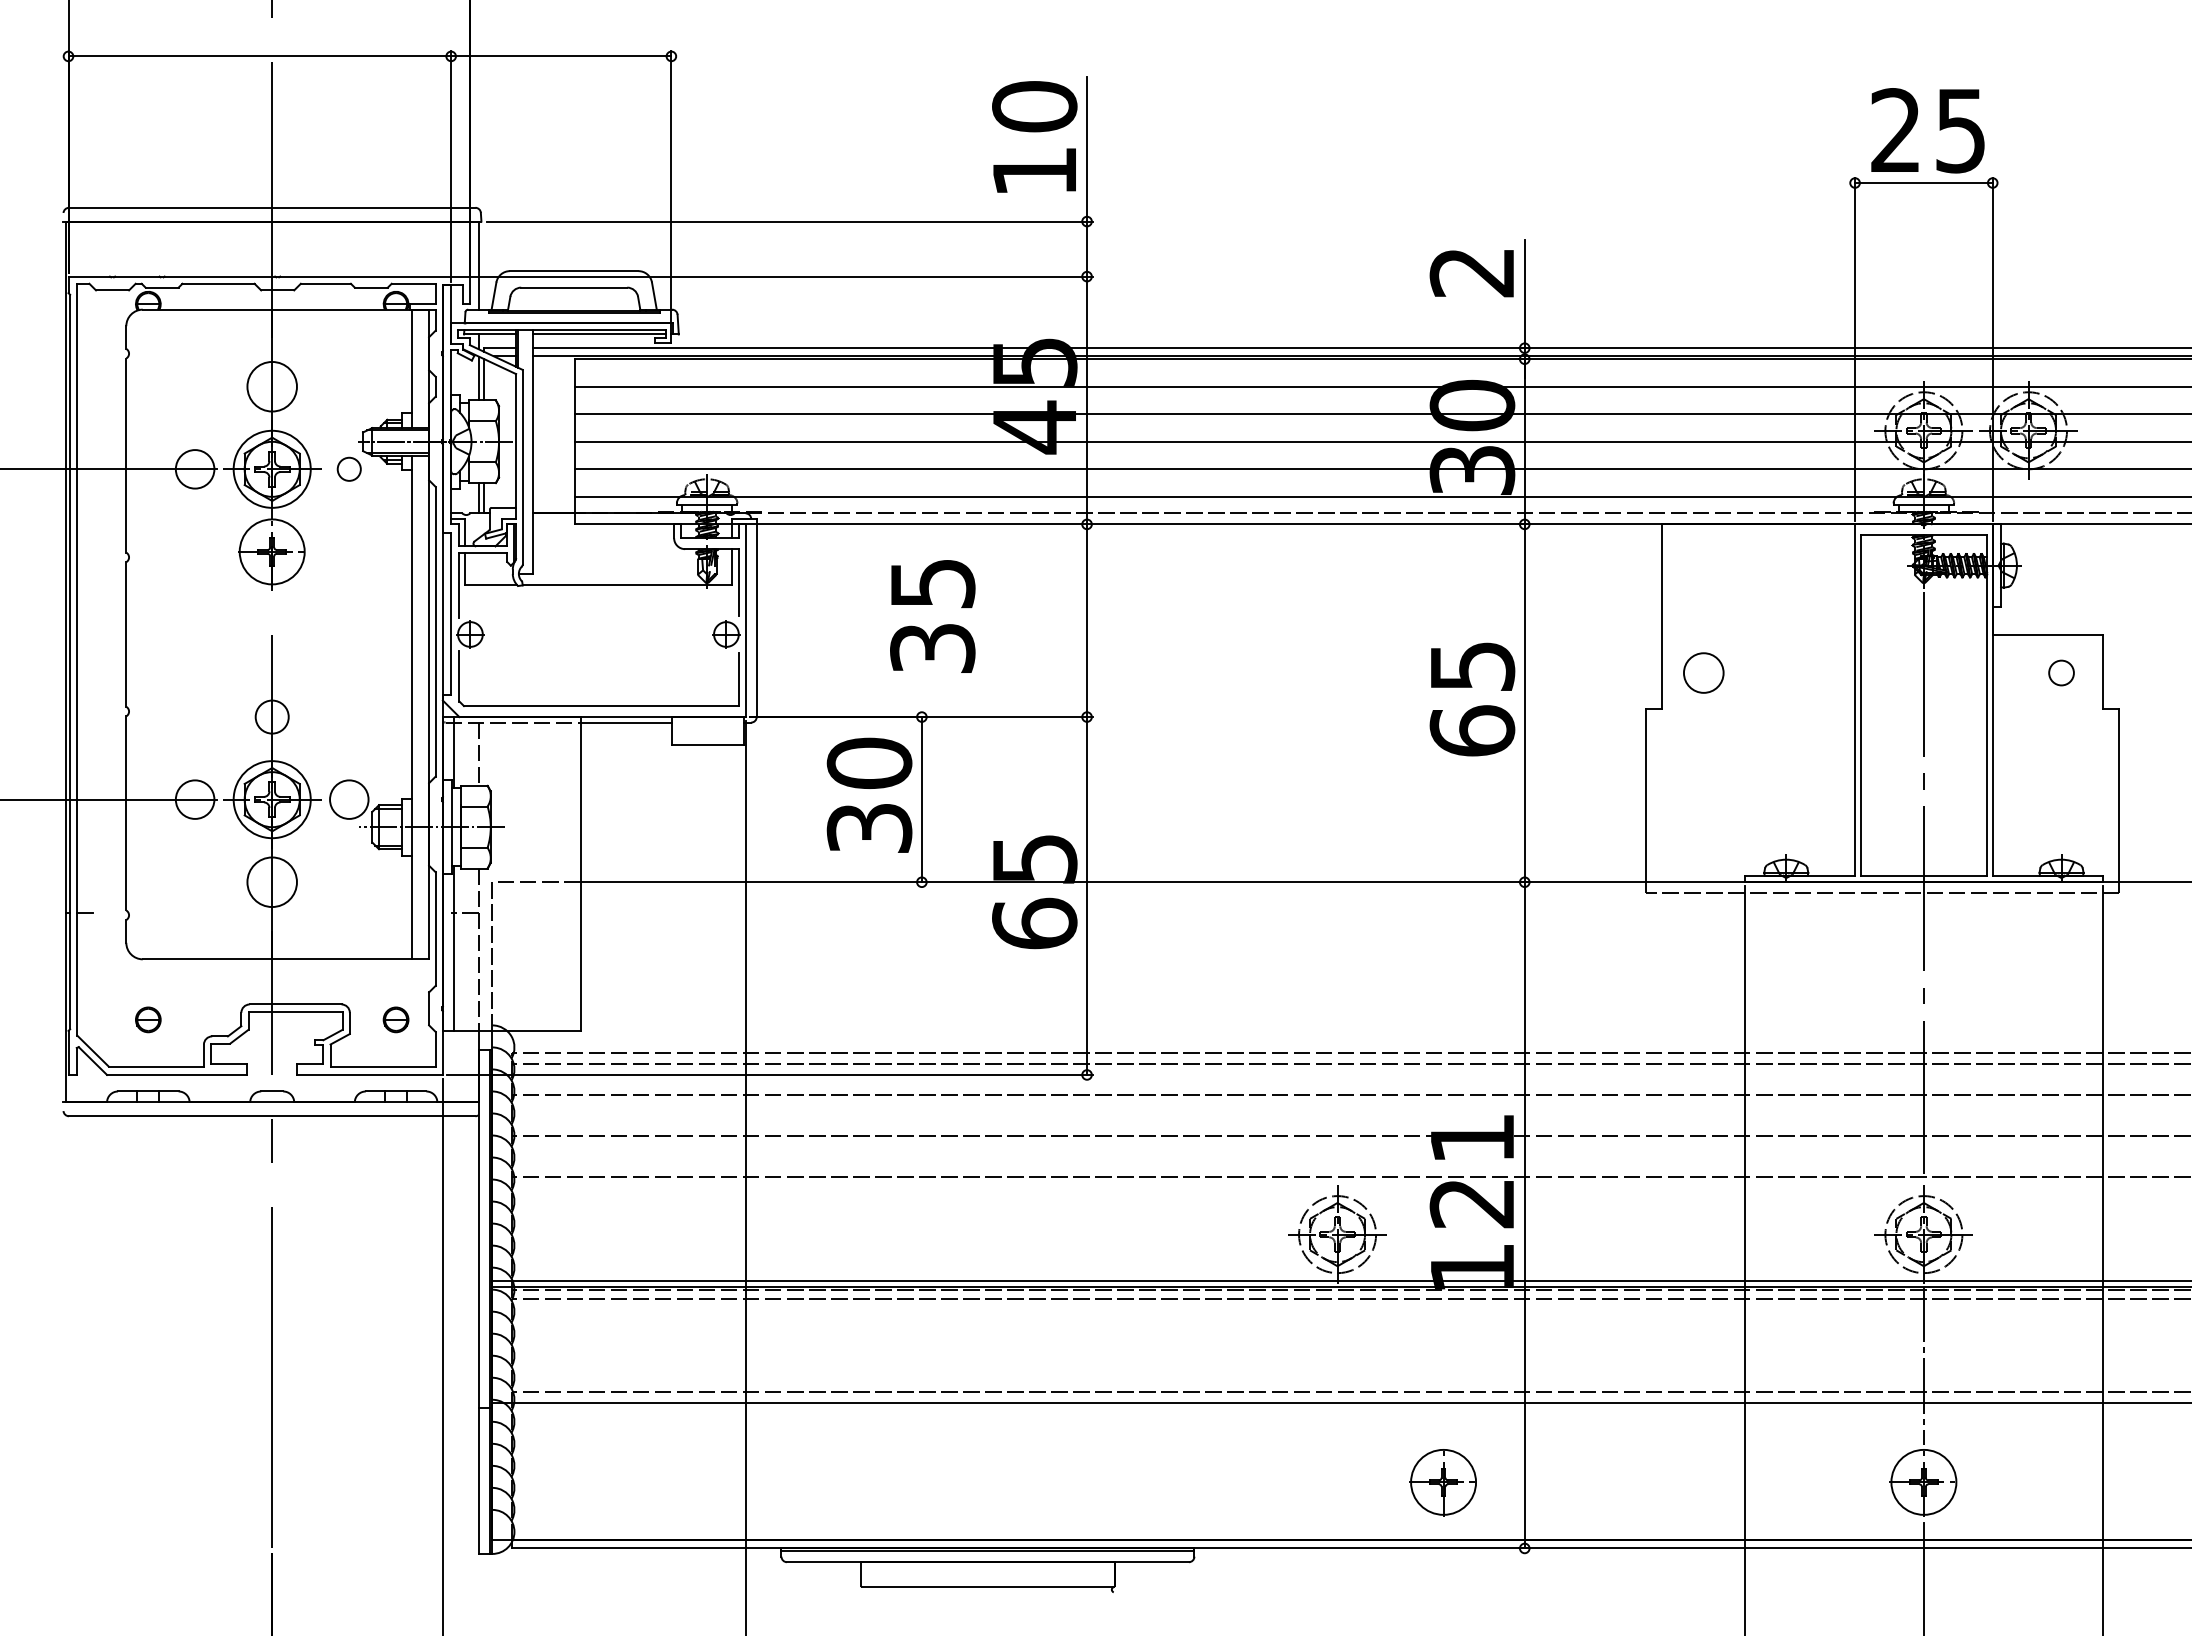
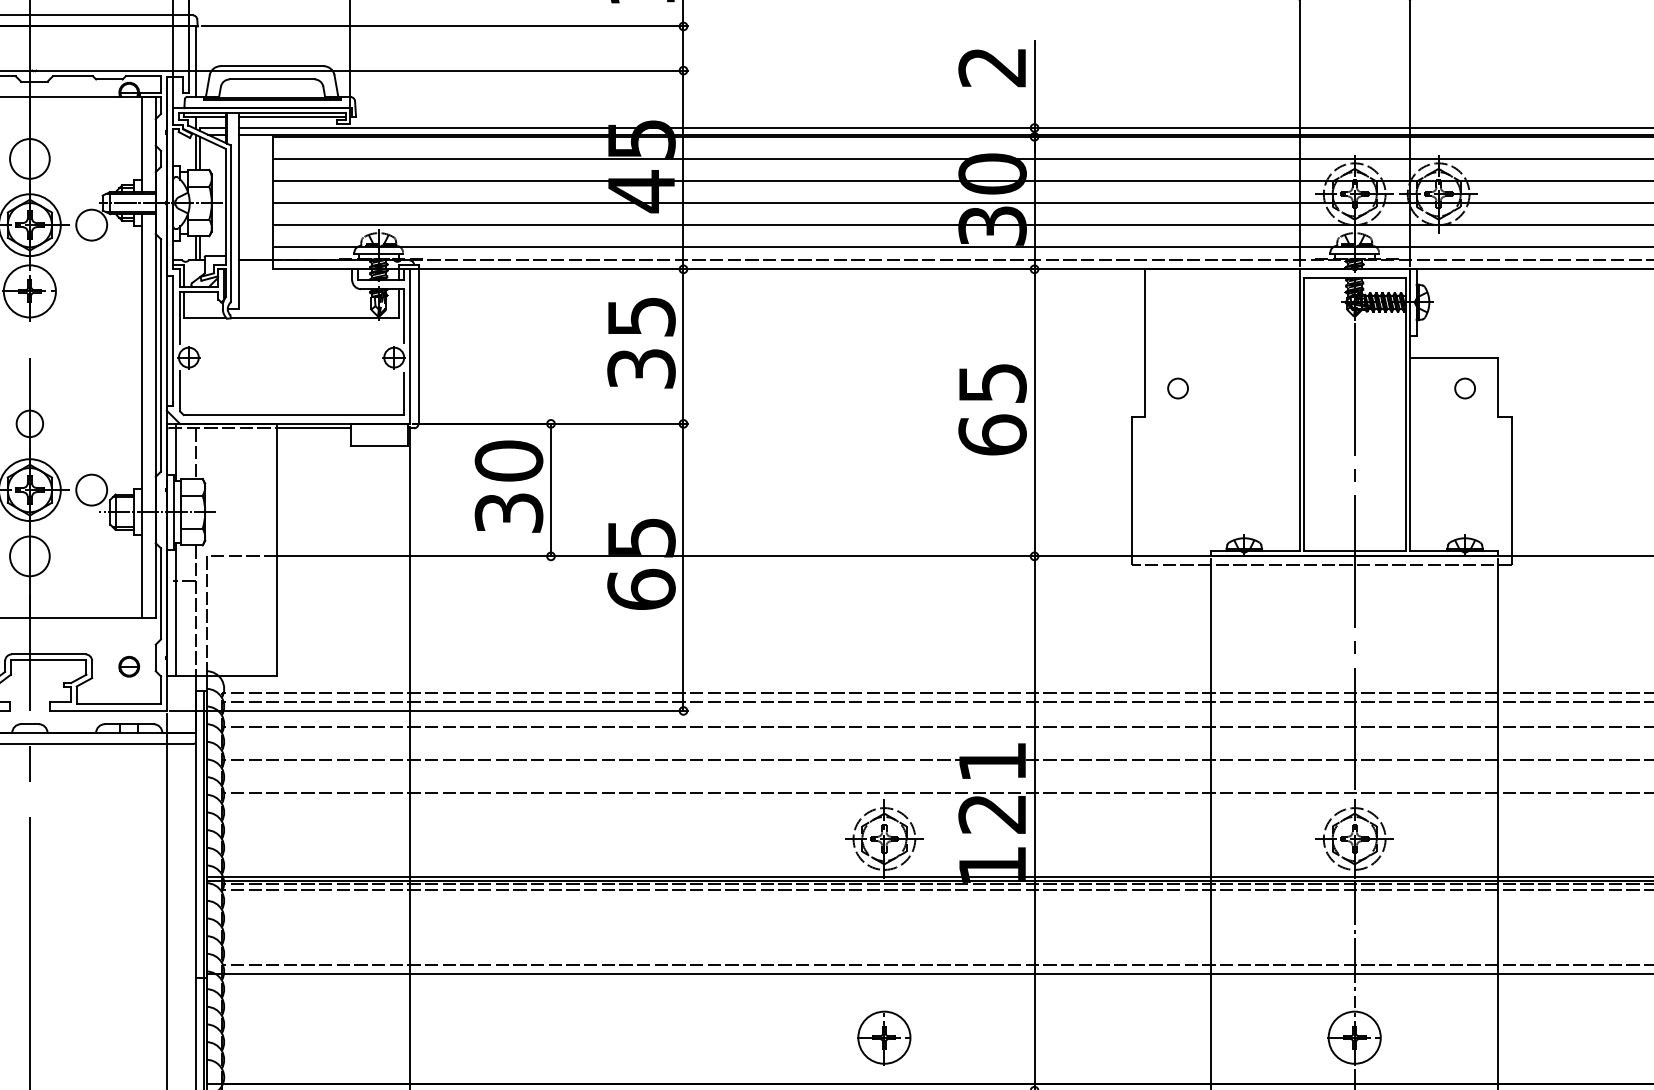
circle: (349, 469) -> (91, 225), size x1.67
text: (932, 616) -> (641, 343), moved
circle: (1703, 672) -> (1177, 388), size x0.62
part: (1442, 1482) -> (883, 1037), moved

